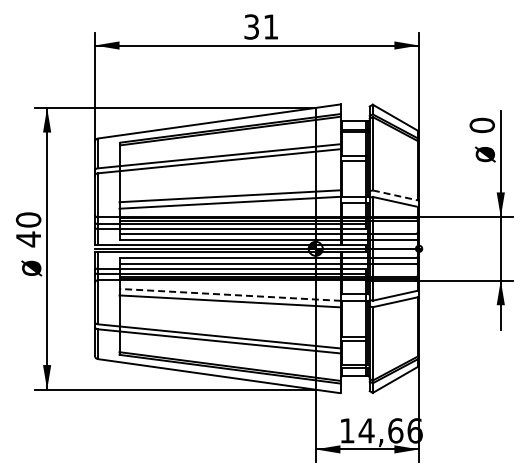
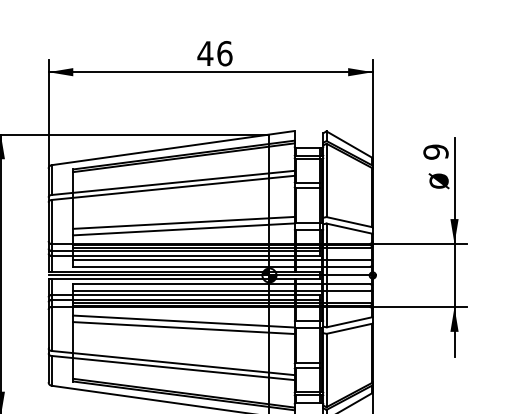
text: (260, 26) -> (214, 53), 31 -> 46
text: (481, 125) -> (435, 152), 0 -> 9
line: (396, 195) -> (350, 222), dashed -> solid
line: (230, 294) -> (184, 321), dashed -> solid

